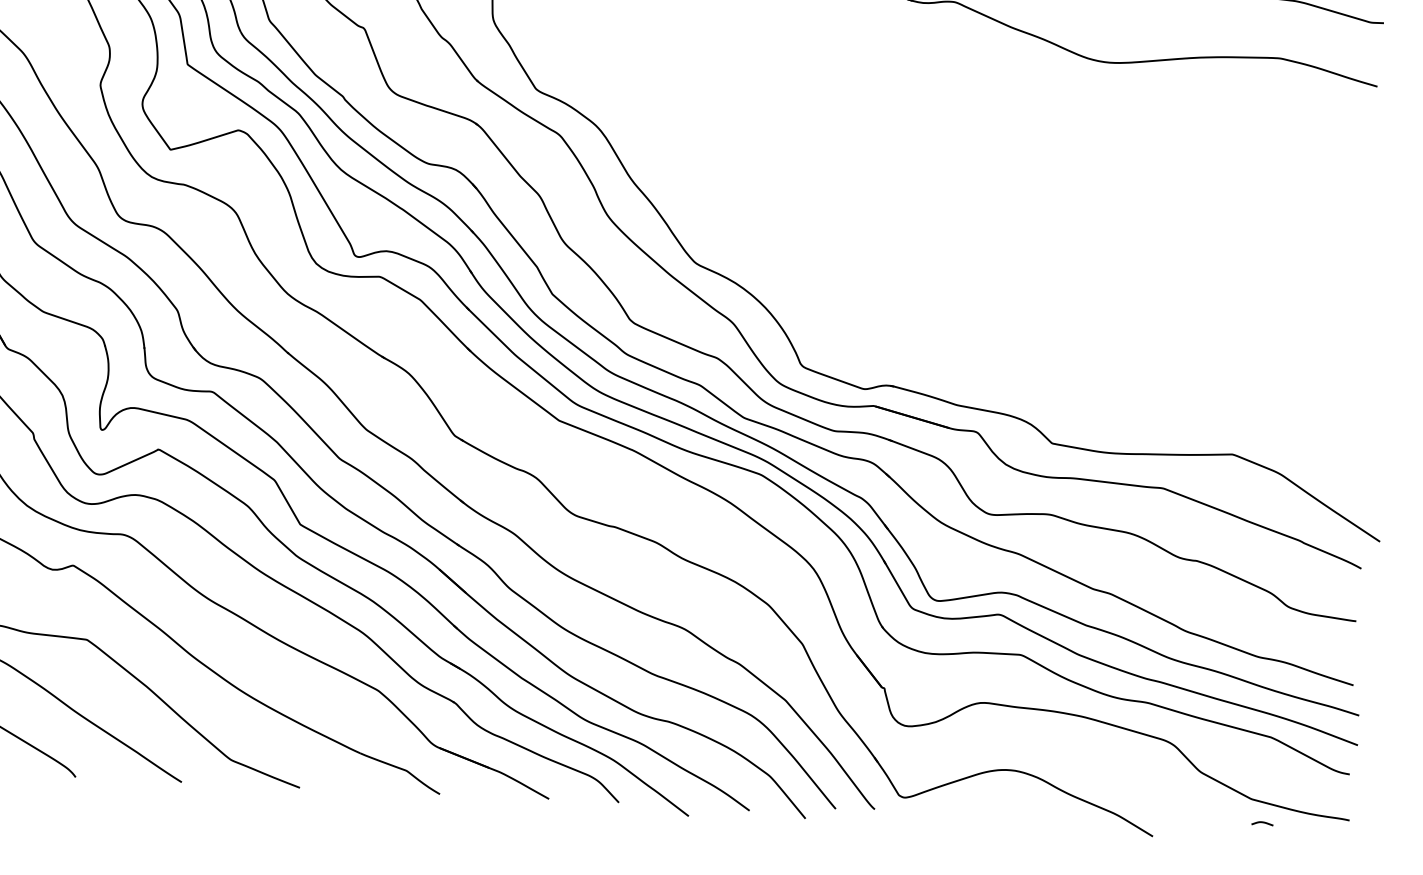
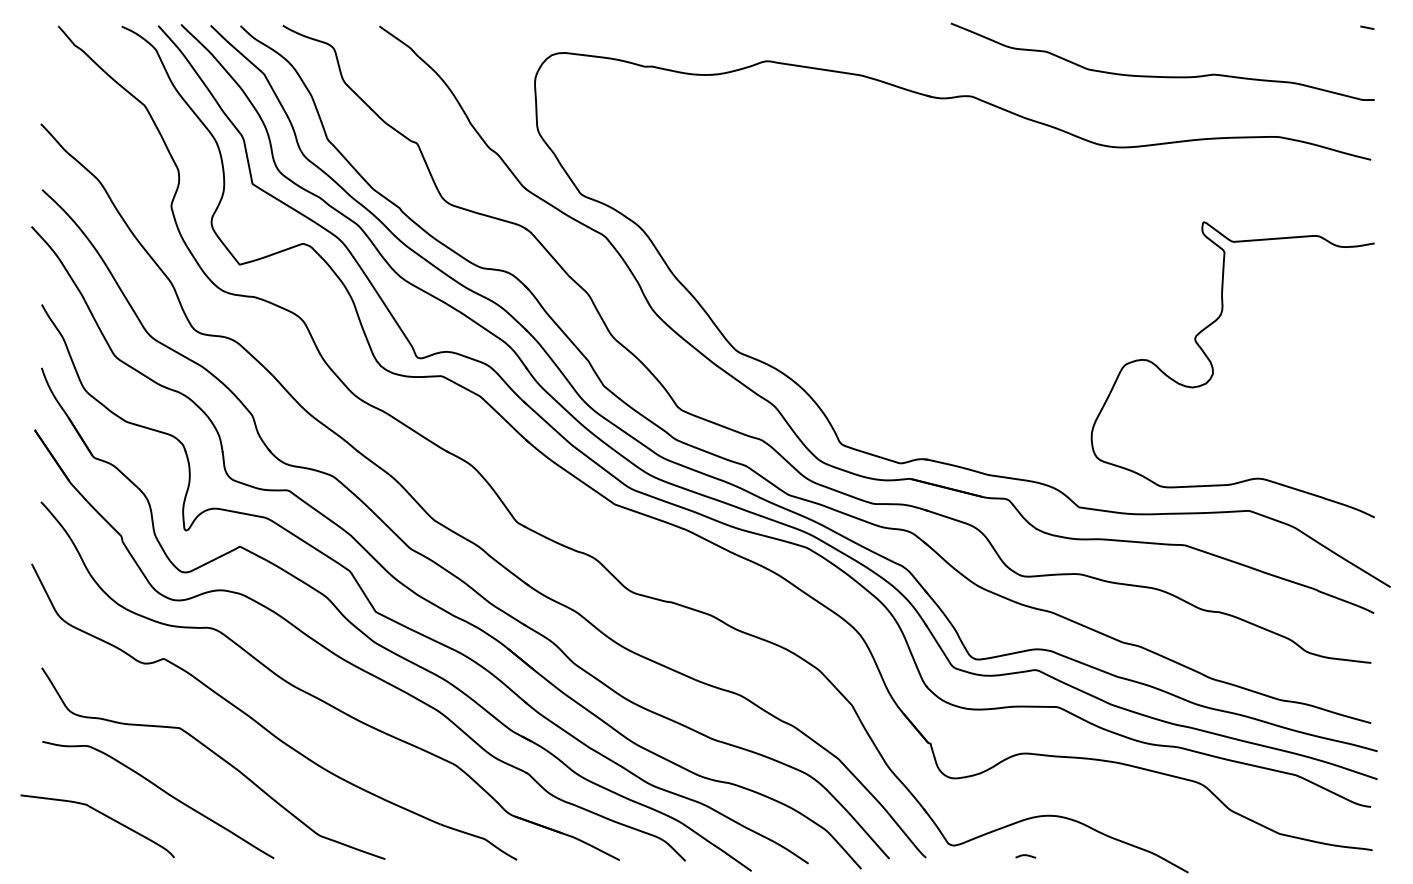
curve: (1201, 302) -> (1213, 369), added
curve: (1262, 823) -> (1025, 856), moved

